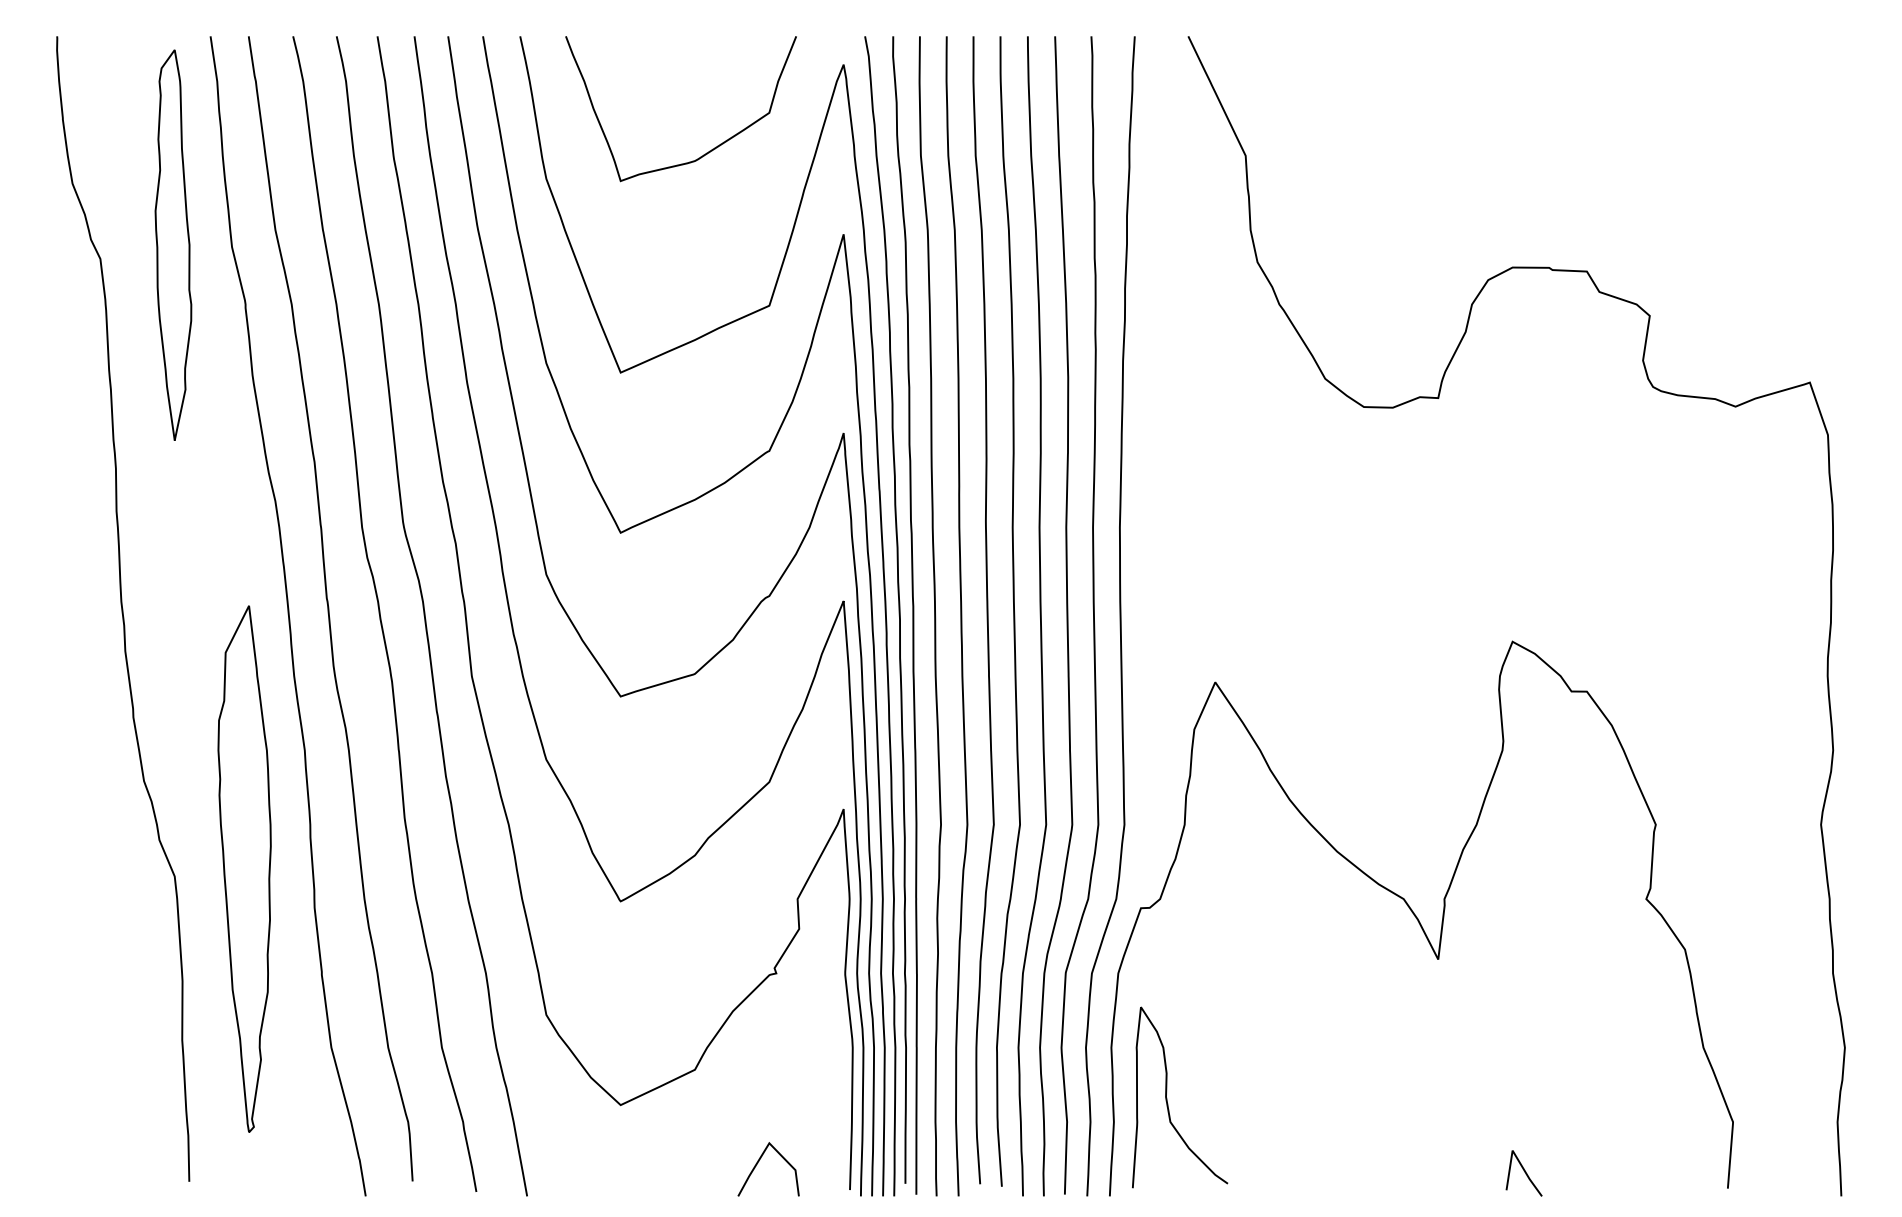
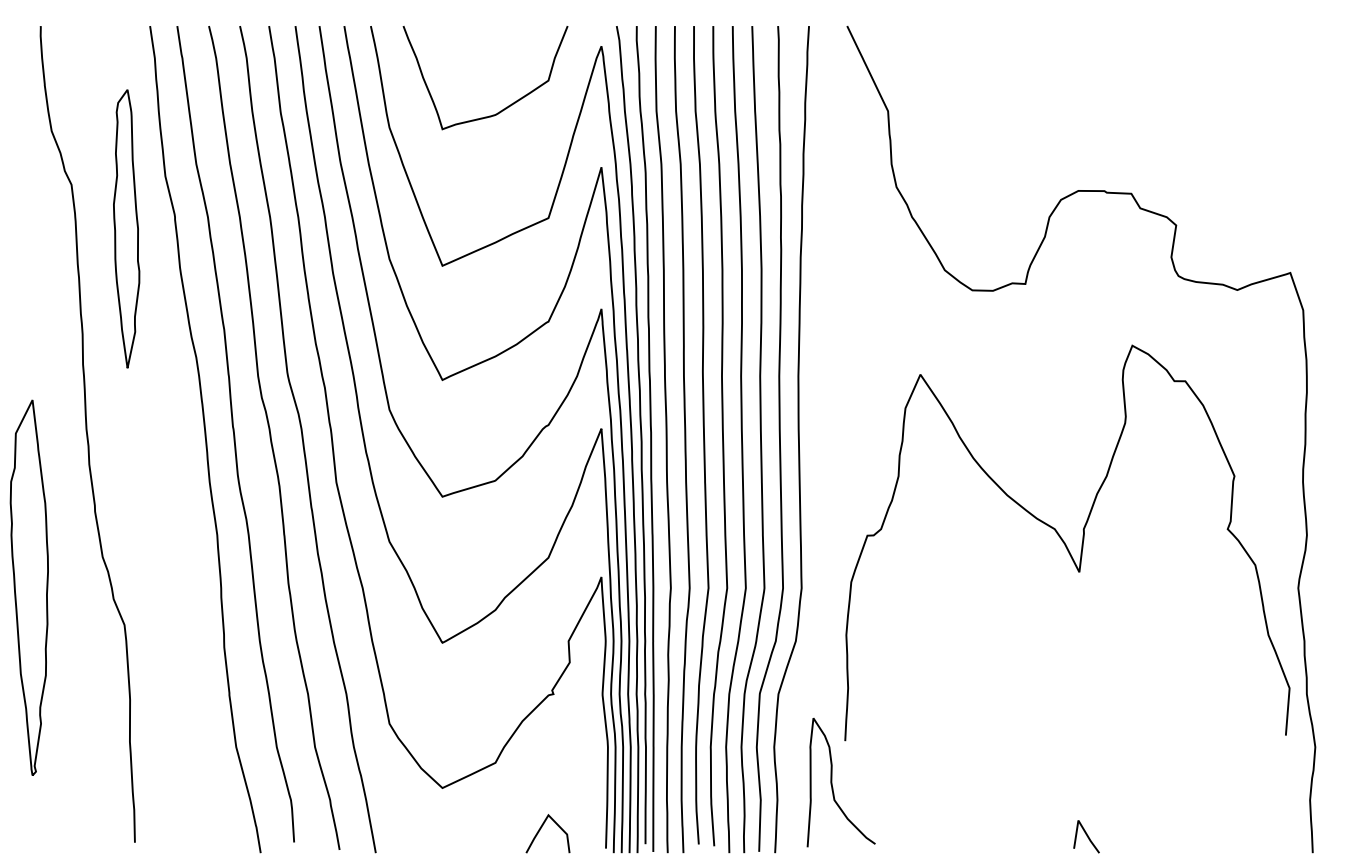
part: (173, 244) -> (126, 228), moved
part: (243, 868) -> (28, 587), moved
curve: (1418, 917) -> (1065, 542), moved

